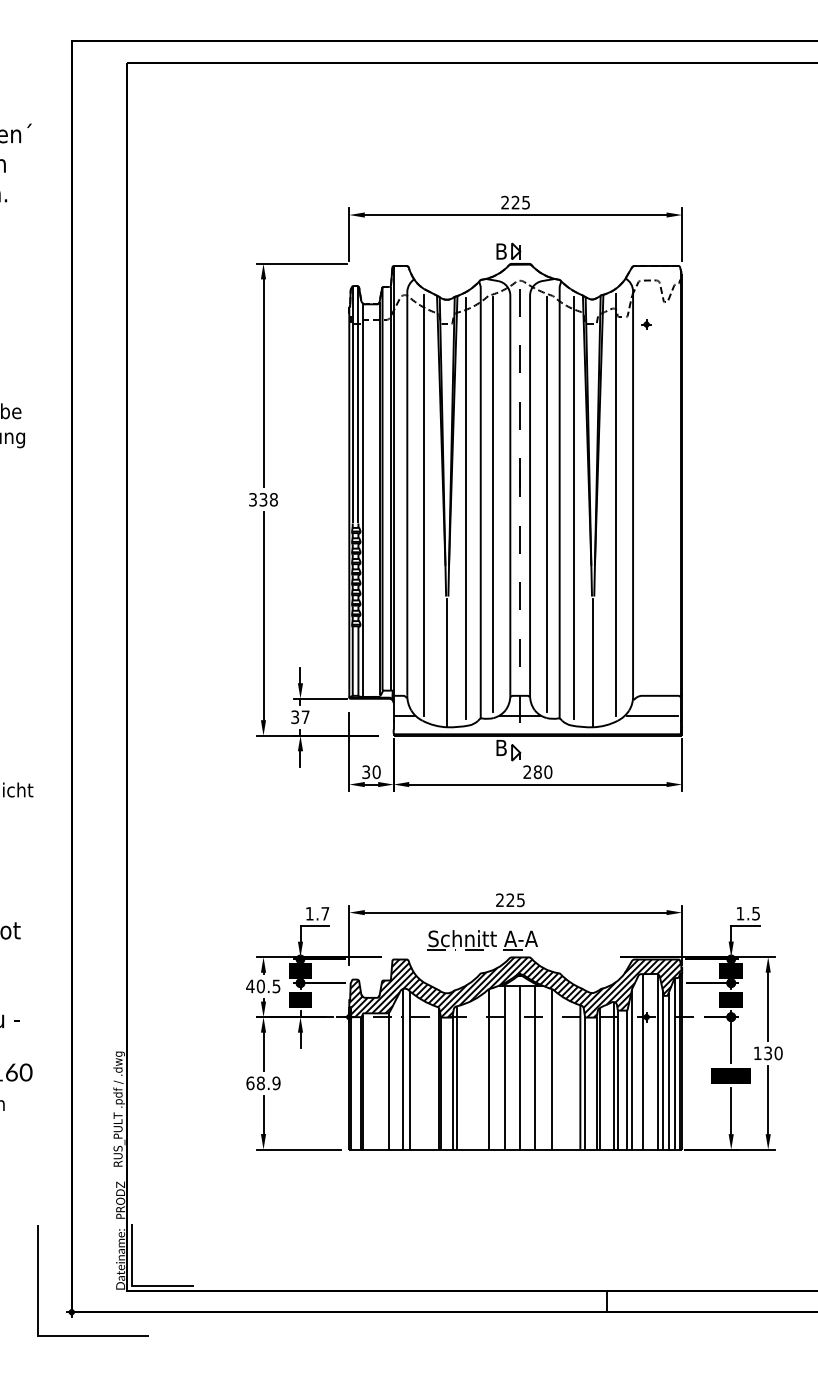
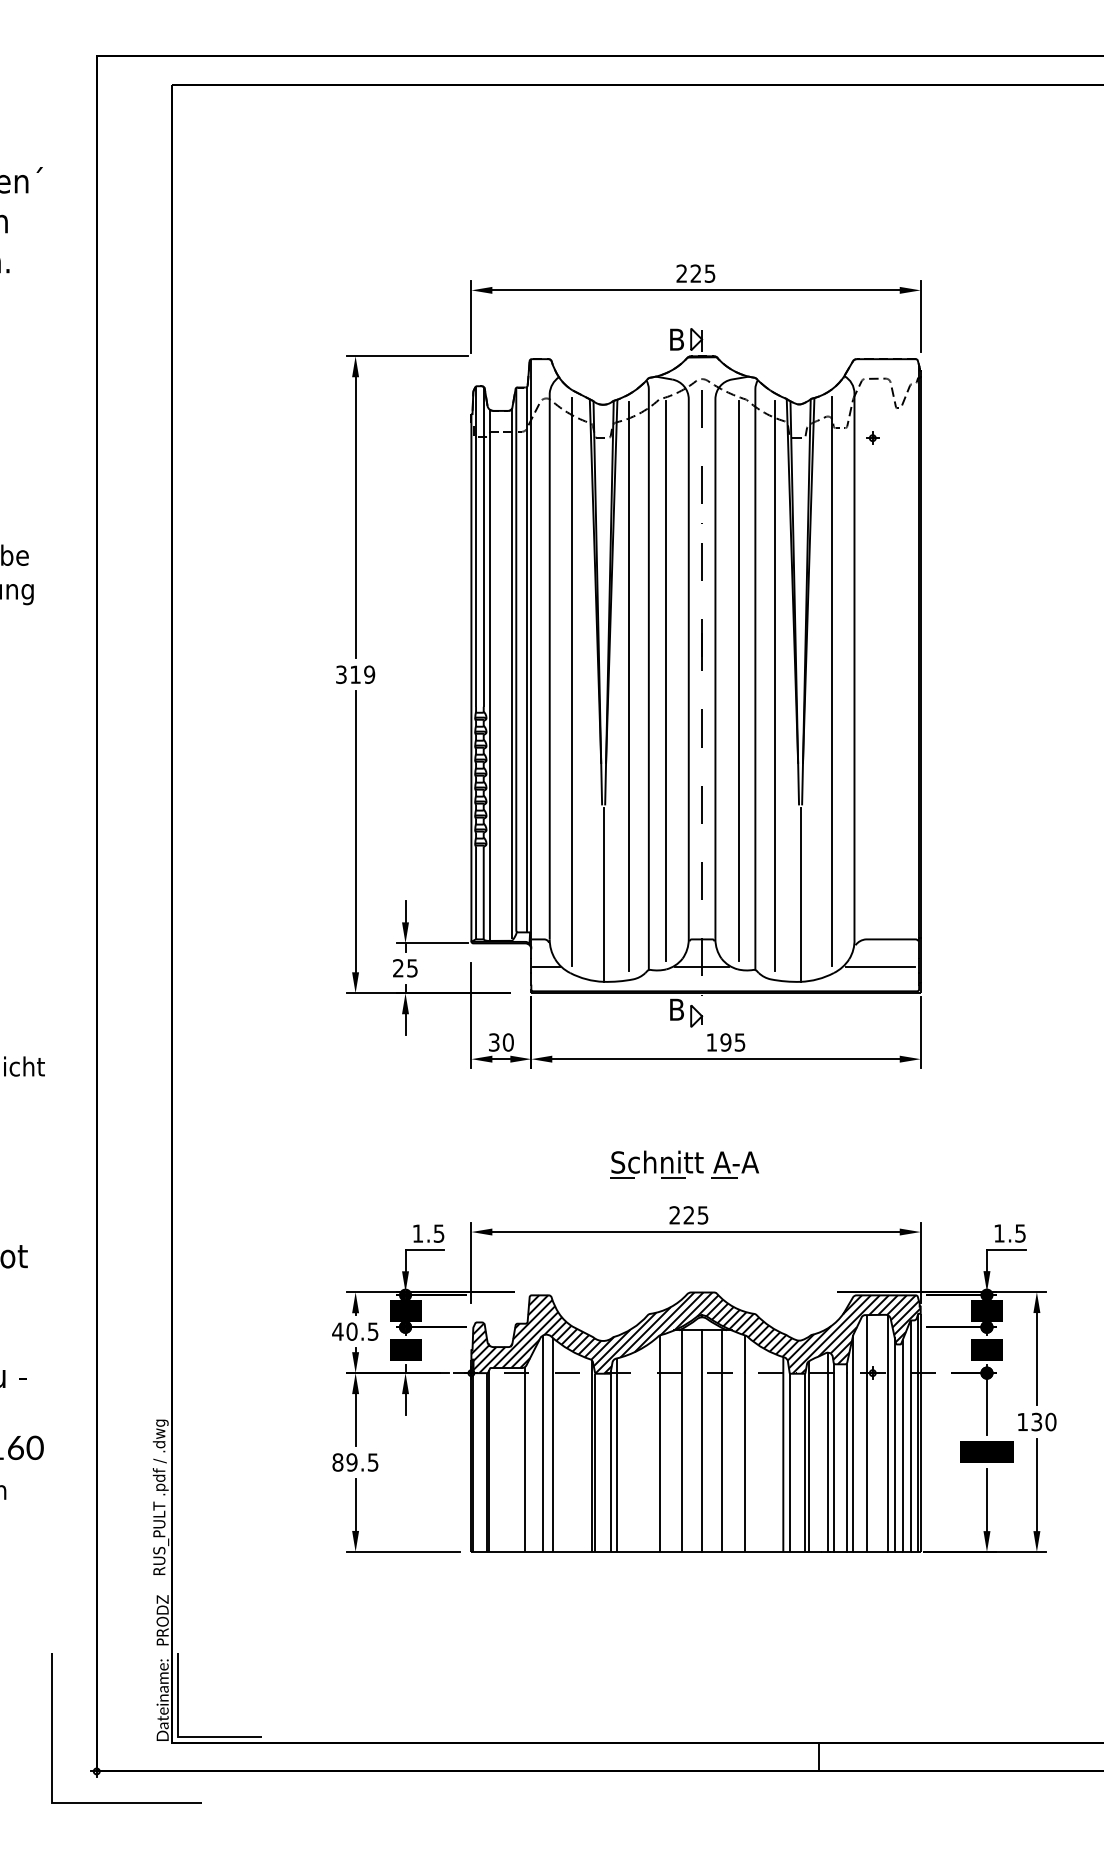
text: (268, 499) -> (362, 674), 338 -> 319
text: (300, 717) -> (405, 968), 37 -> 25
text: (537, 772) -> (725, 1042), 280 -> 195
text: (324, 913) -> (438, 1233), 1.7 -> 1.5
part: (482, 940) -> (684, 1164), moved
text: (263, 1083) -> (355, 1462), 68.9 -> 89.5

